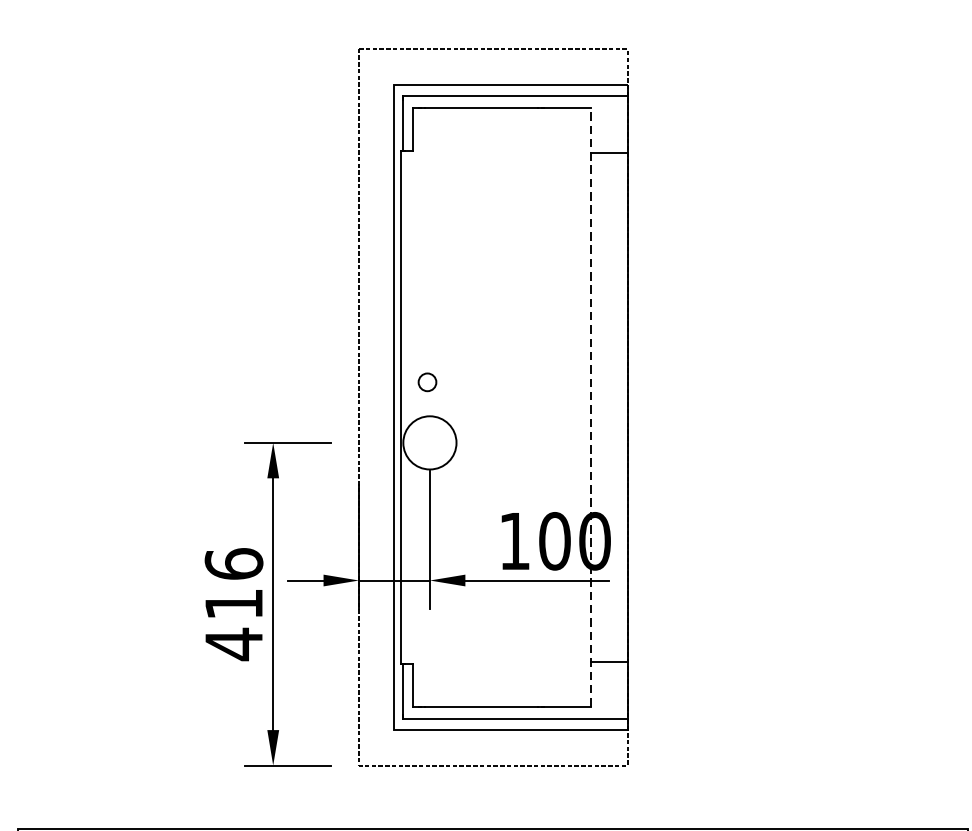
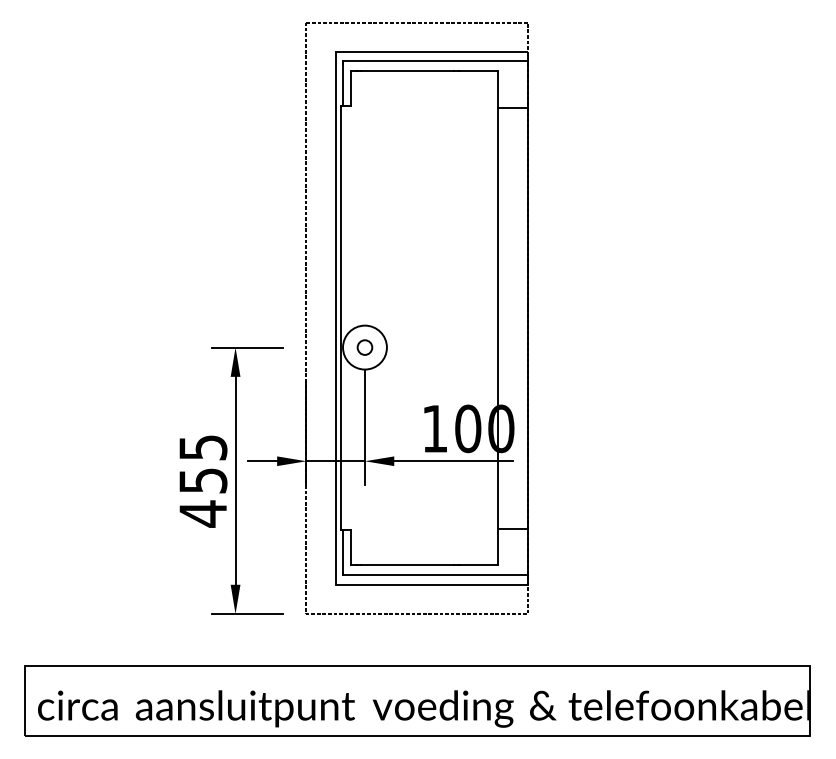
circle: (426, 382) -> (364, 347), moved
line: (591, 406) -> (498, 317), dashed -> solid
text: (234, 583) -> (203, 463), 416 -> 455

